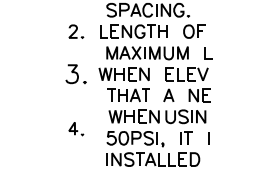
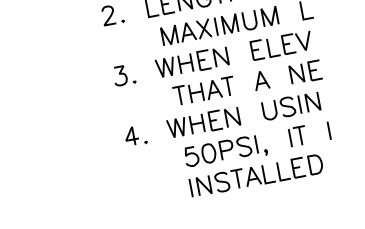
part: (76, 74) -> (124, 75), size x0.71
part: (133, 116) -> (202, 122), moved
part: (76, 129) -> (136, 136), moved

